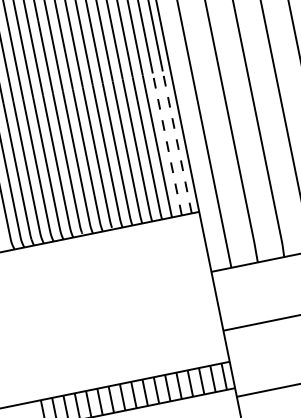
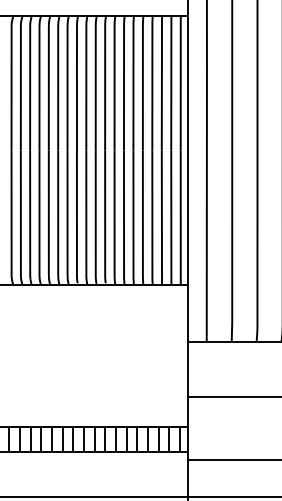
line: (176, 142) -> (180, 217), dashed -> solid
line: (167, 144) -> (171, 217), dashed -> solid

